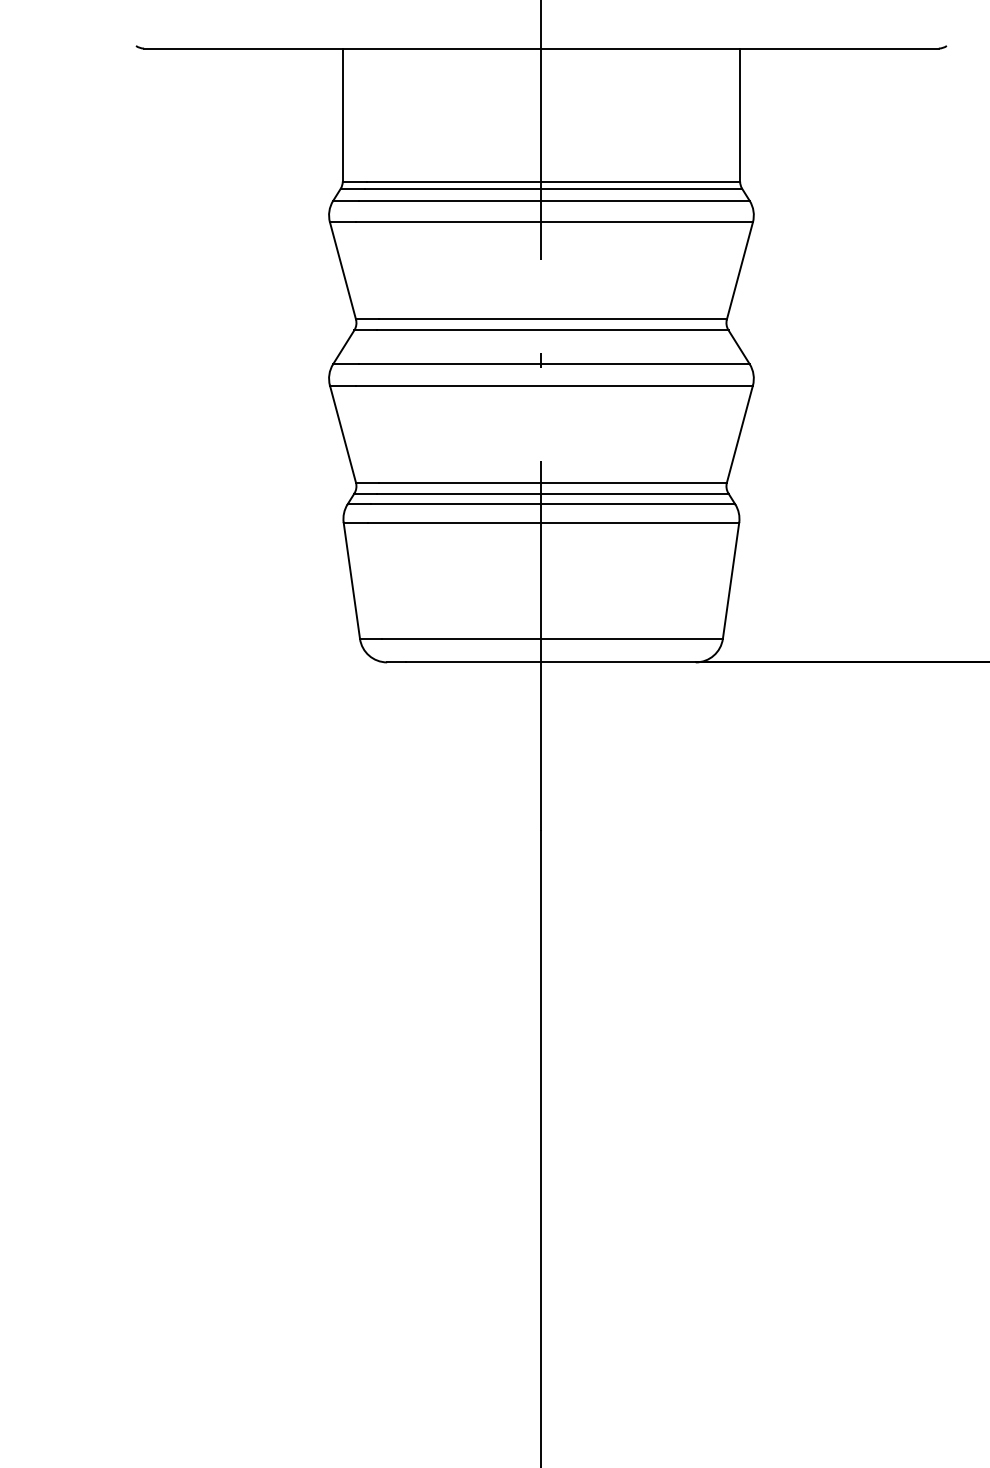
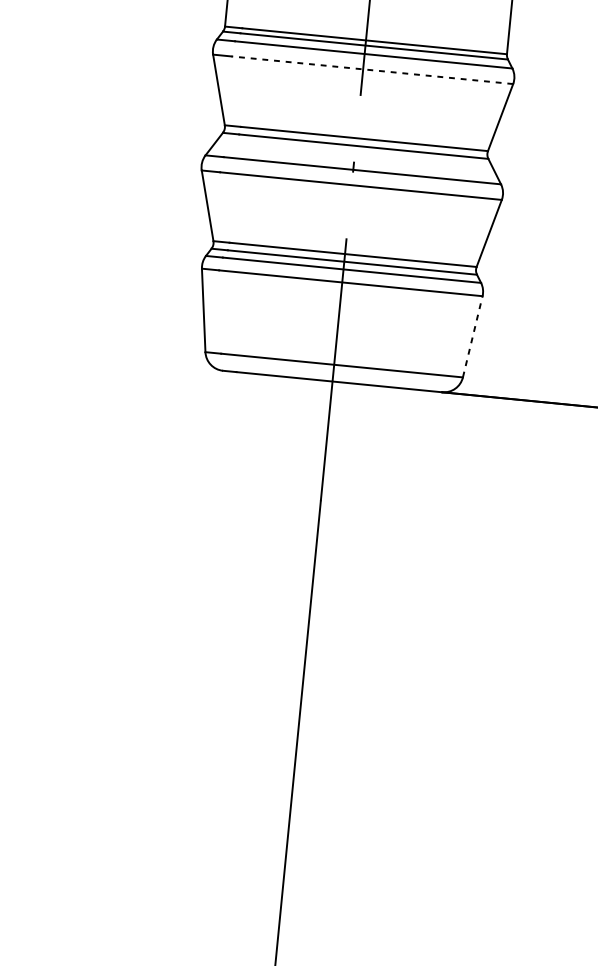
line: (554, 222) -> (372, 70), solid -> dashed
line: (731, 580) -> (473, 336), solid -> dashed

